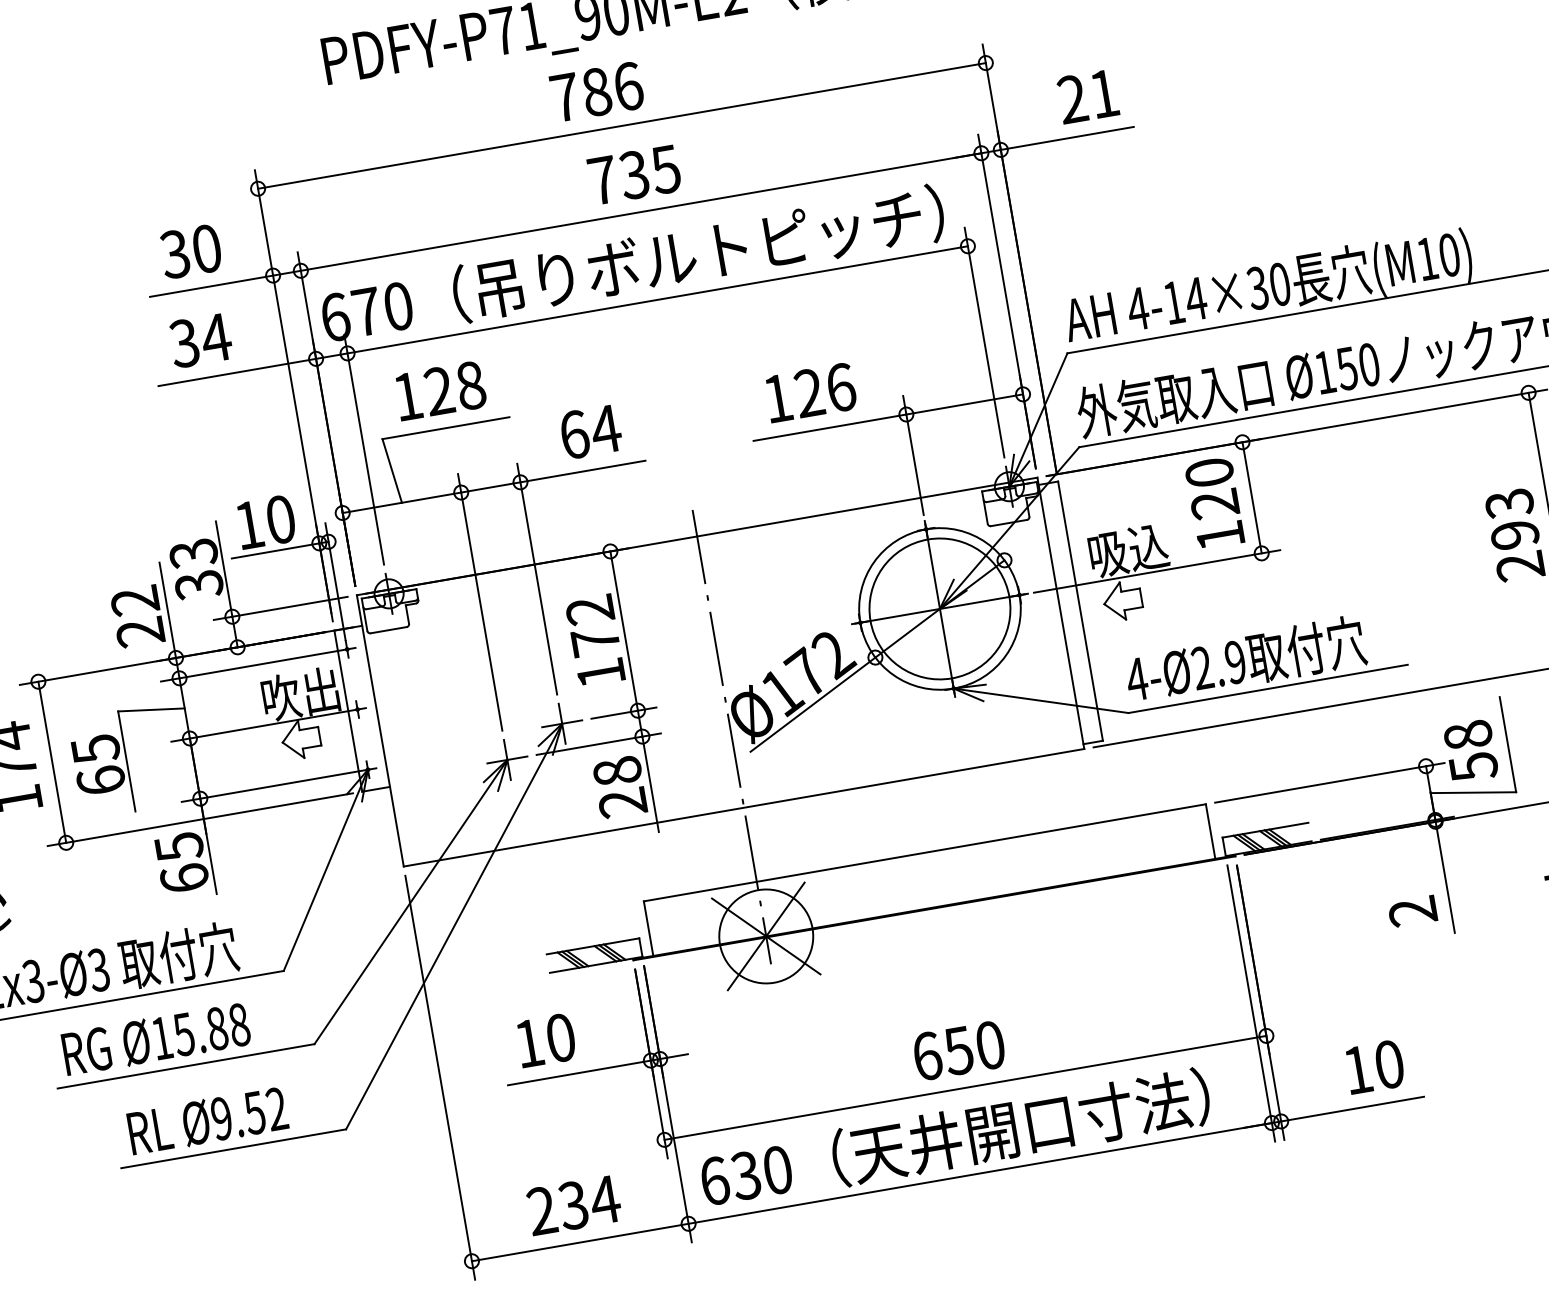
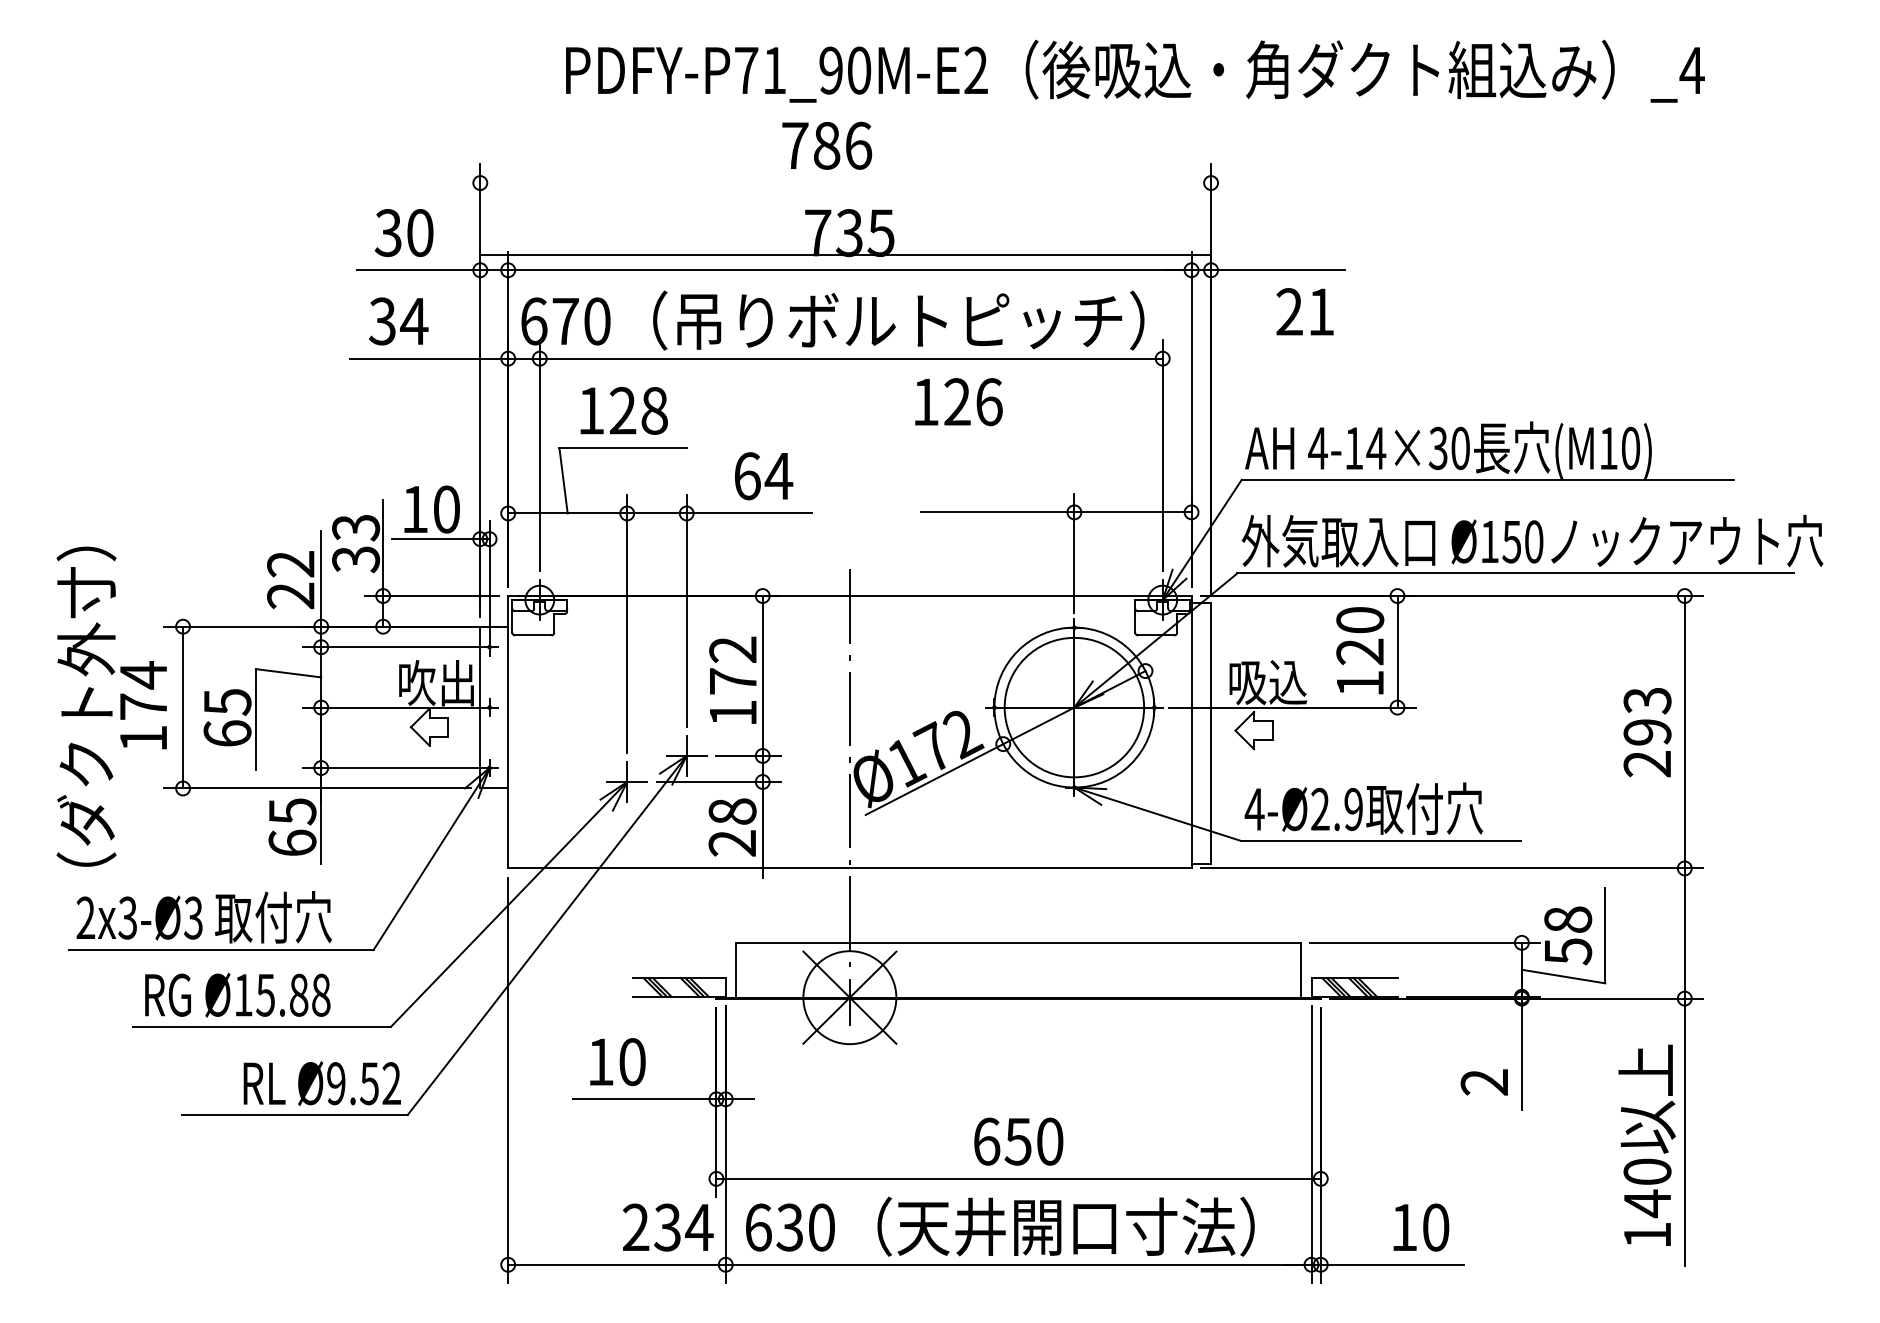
text: (1087, 96) -> (1304, 311), moved
line: (621, 126) -> (845, 255), moved
text: (810, 393) -> (958, 402), moved
text: (207, 1121) -> (321, 1083), moved
text: (574, 1205) -> (668, 1227), moved

